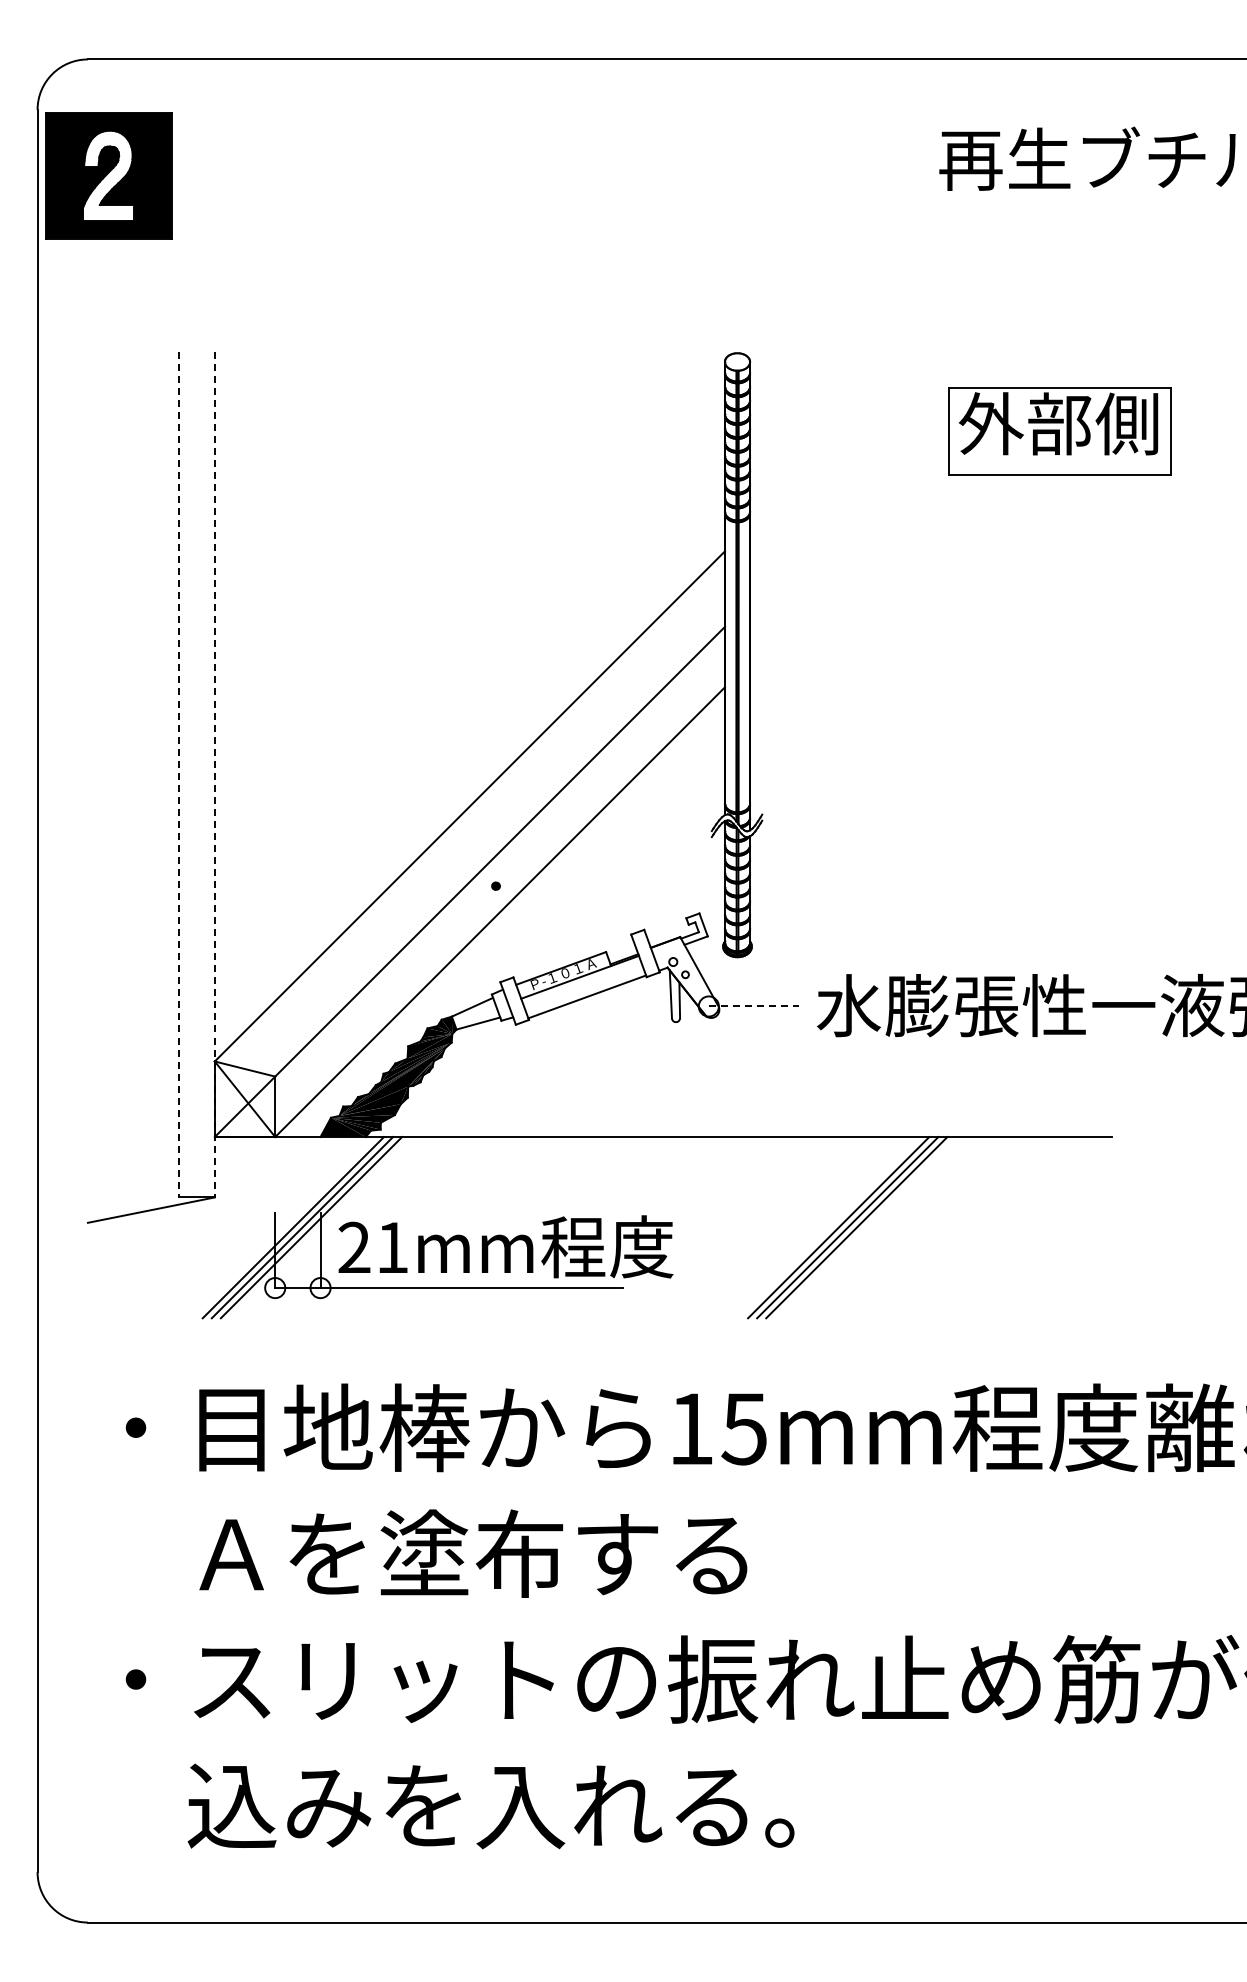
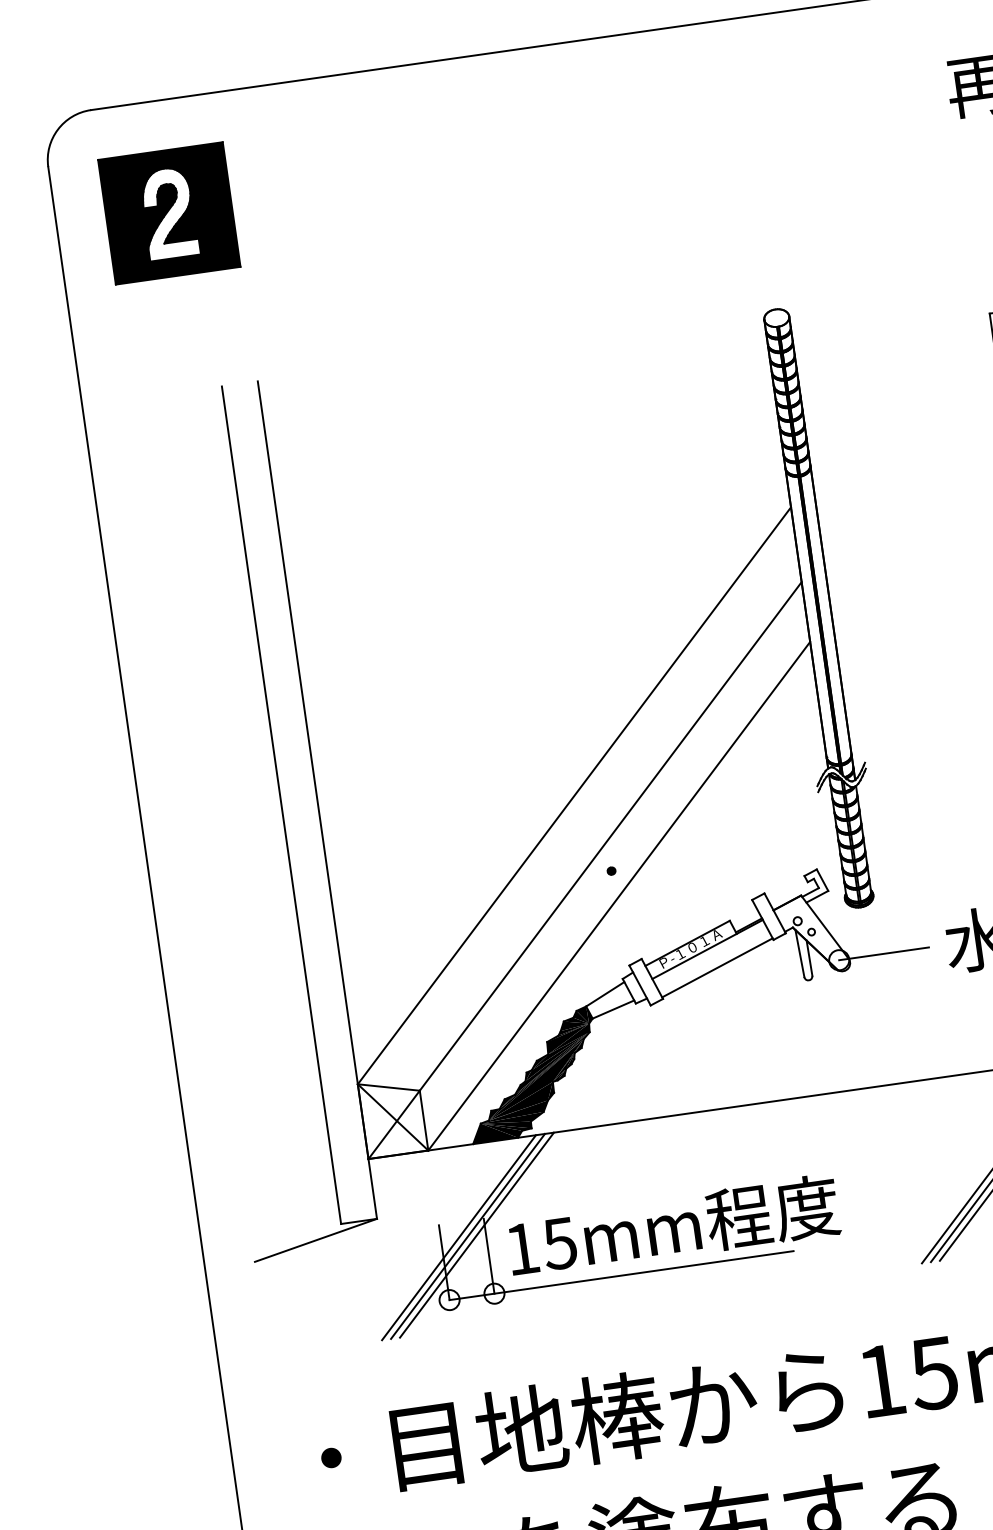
part: (108, 175) -> (168, 213), moved
line: (178, 774) -> (281, 805), dashed -> solid
line: (214, 774) -> (317, 800), dashed -> solid
line: (754, 1006) -> (884, 953), dashed -> solid
text: (373, 1247) -> (541, 1246), 21mm -> 15mm

